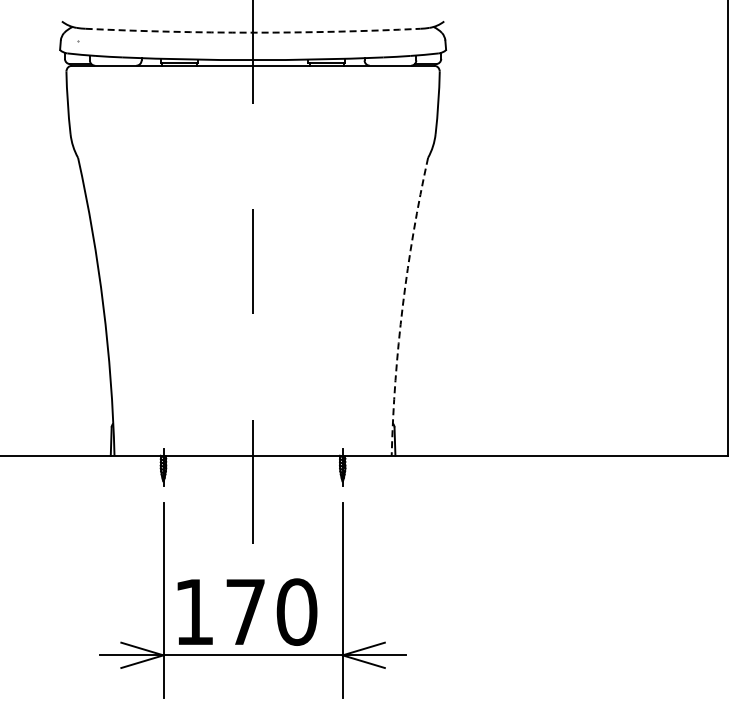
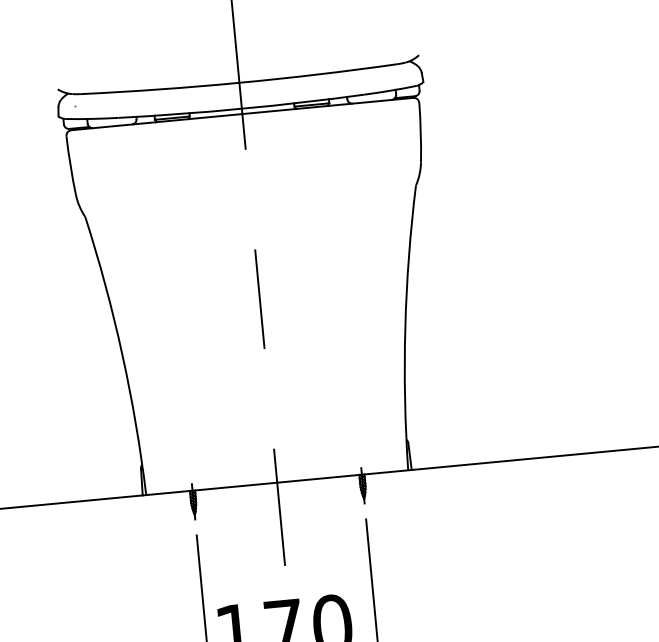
arc: (253, 32) -> (239, 82), dashed -> solid
arc: (402, 305) -> (404, 327), dashed -> solid

